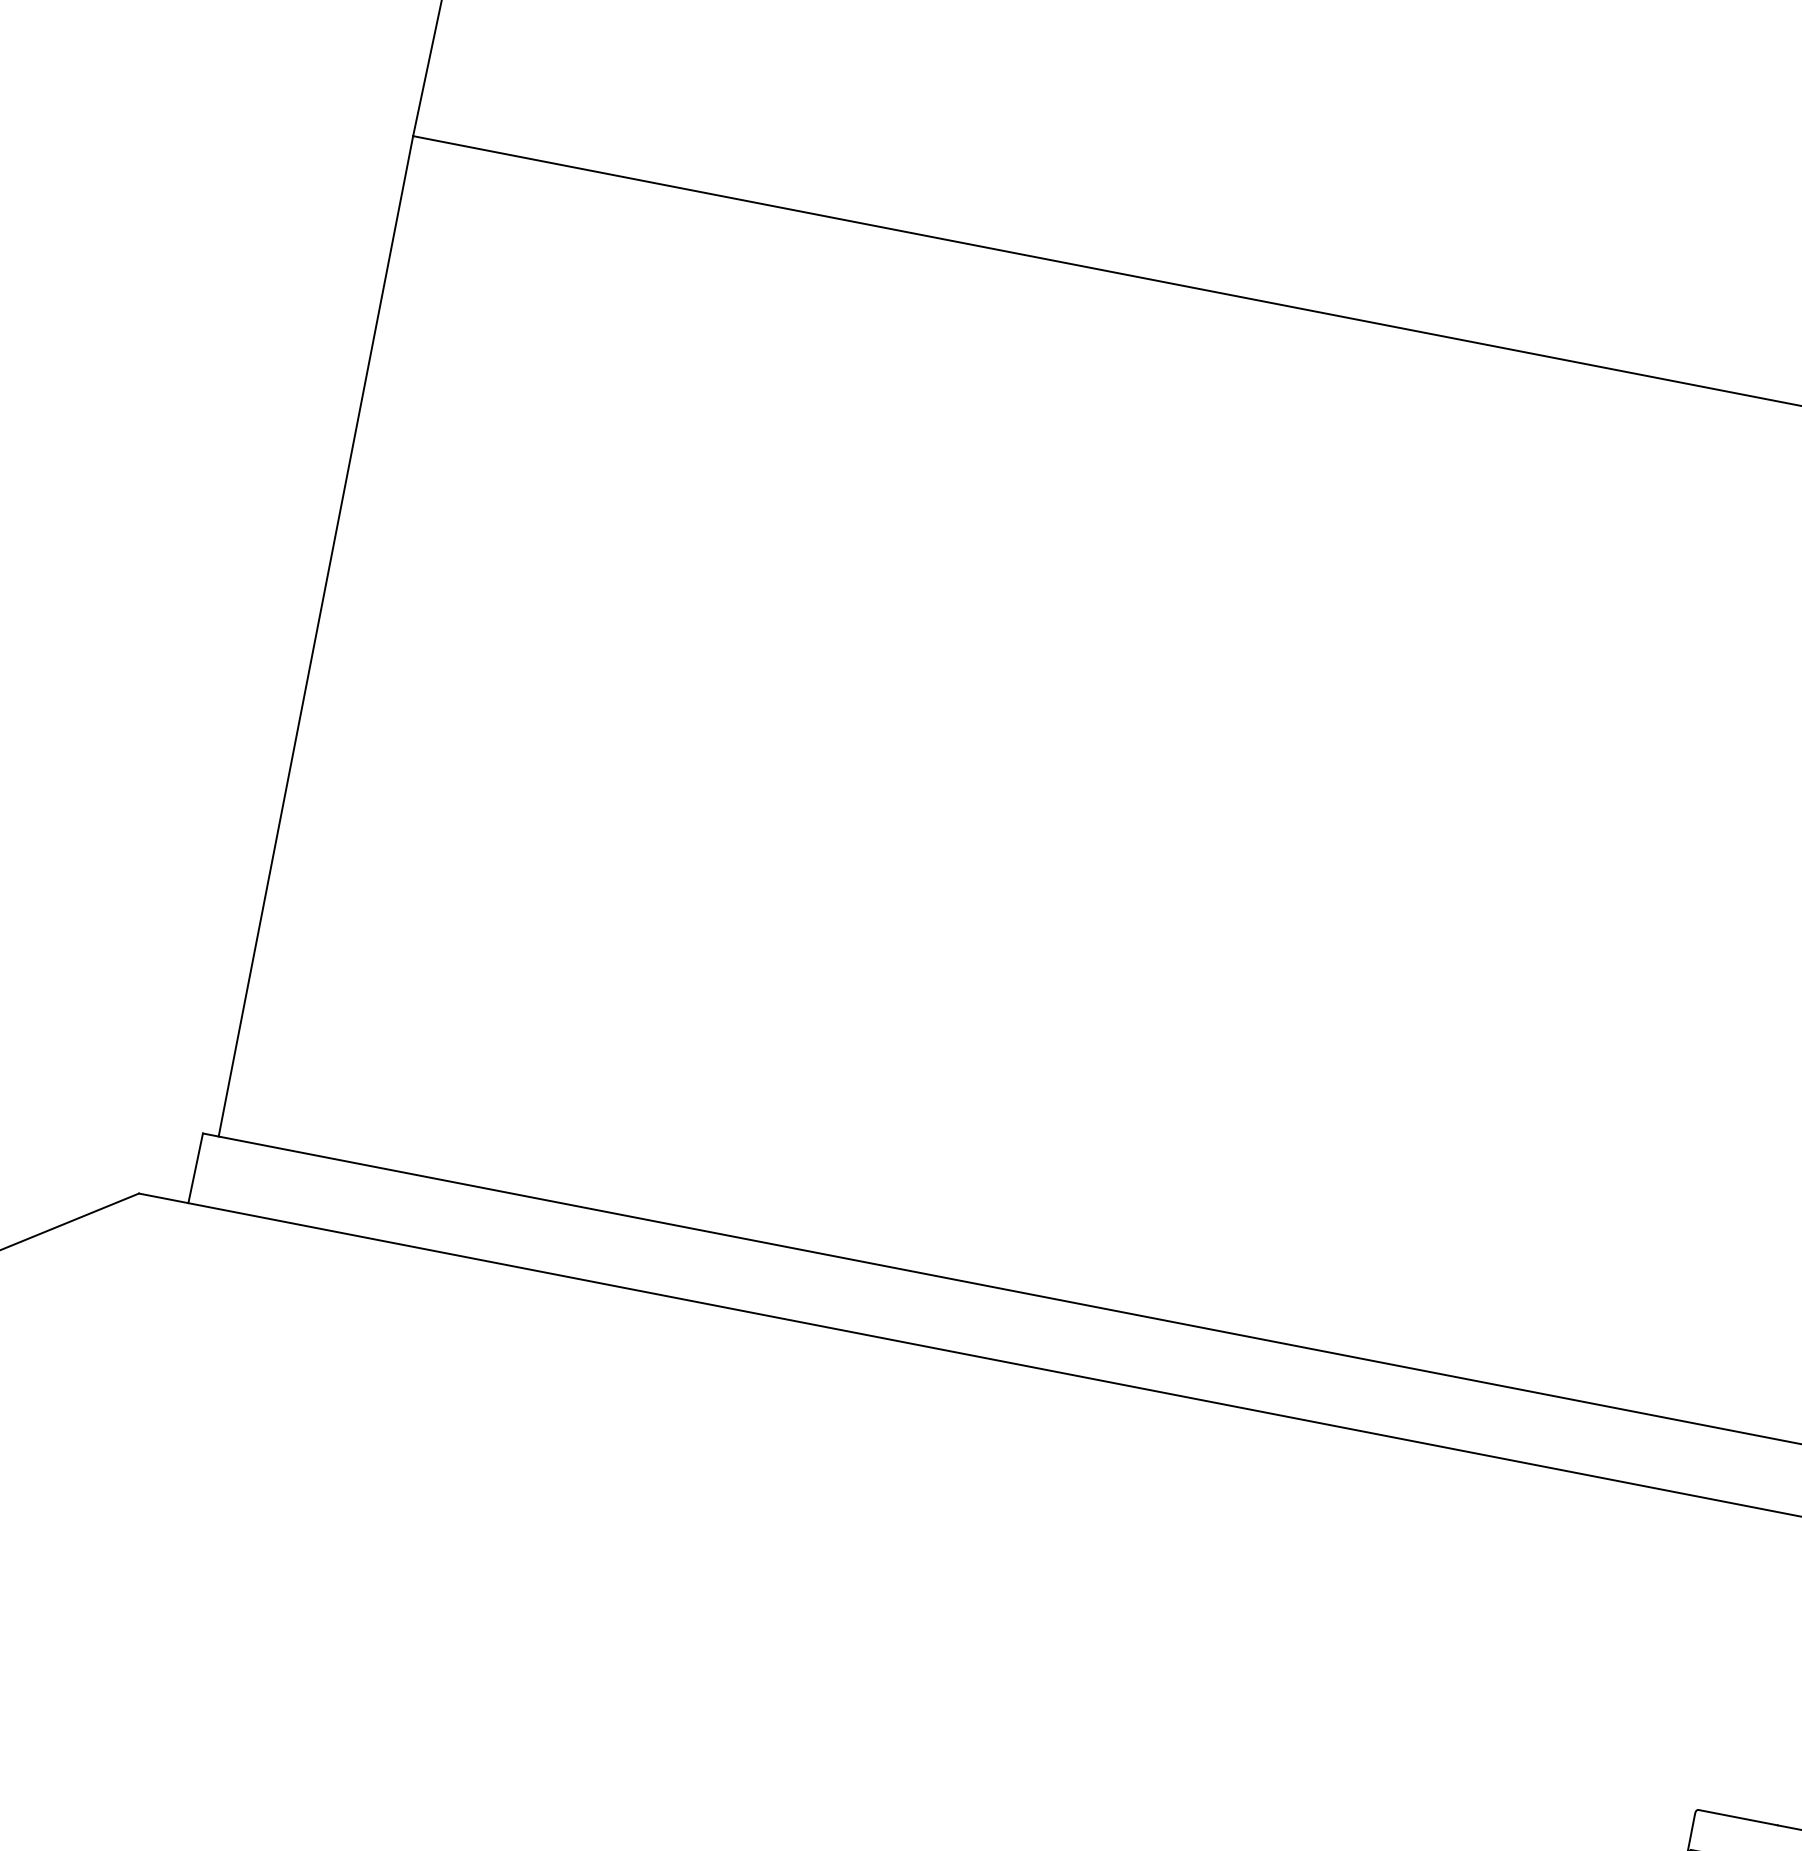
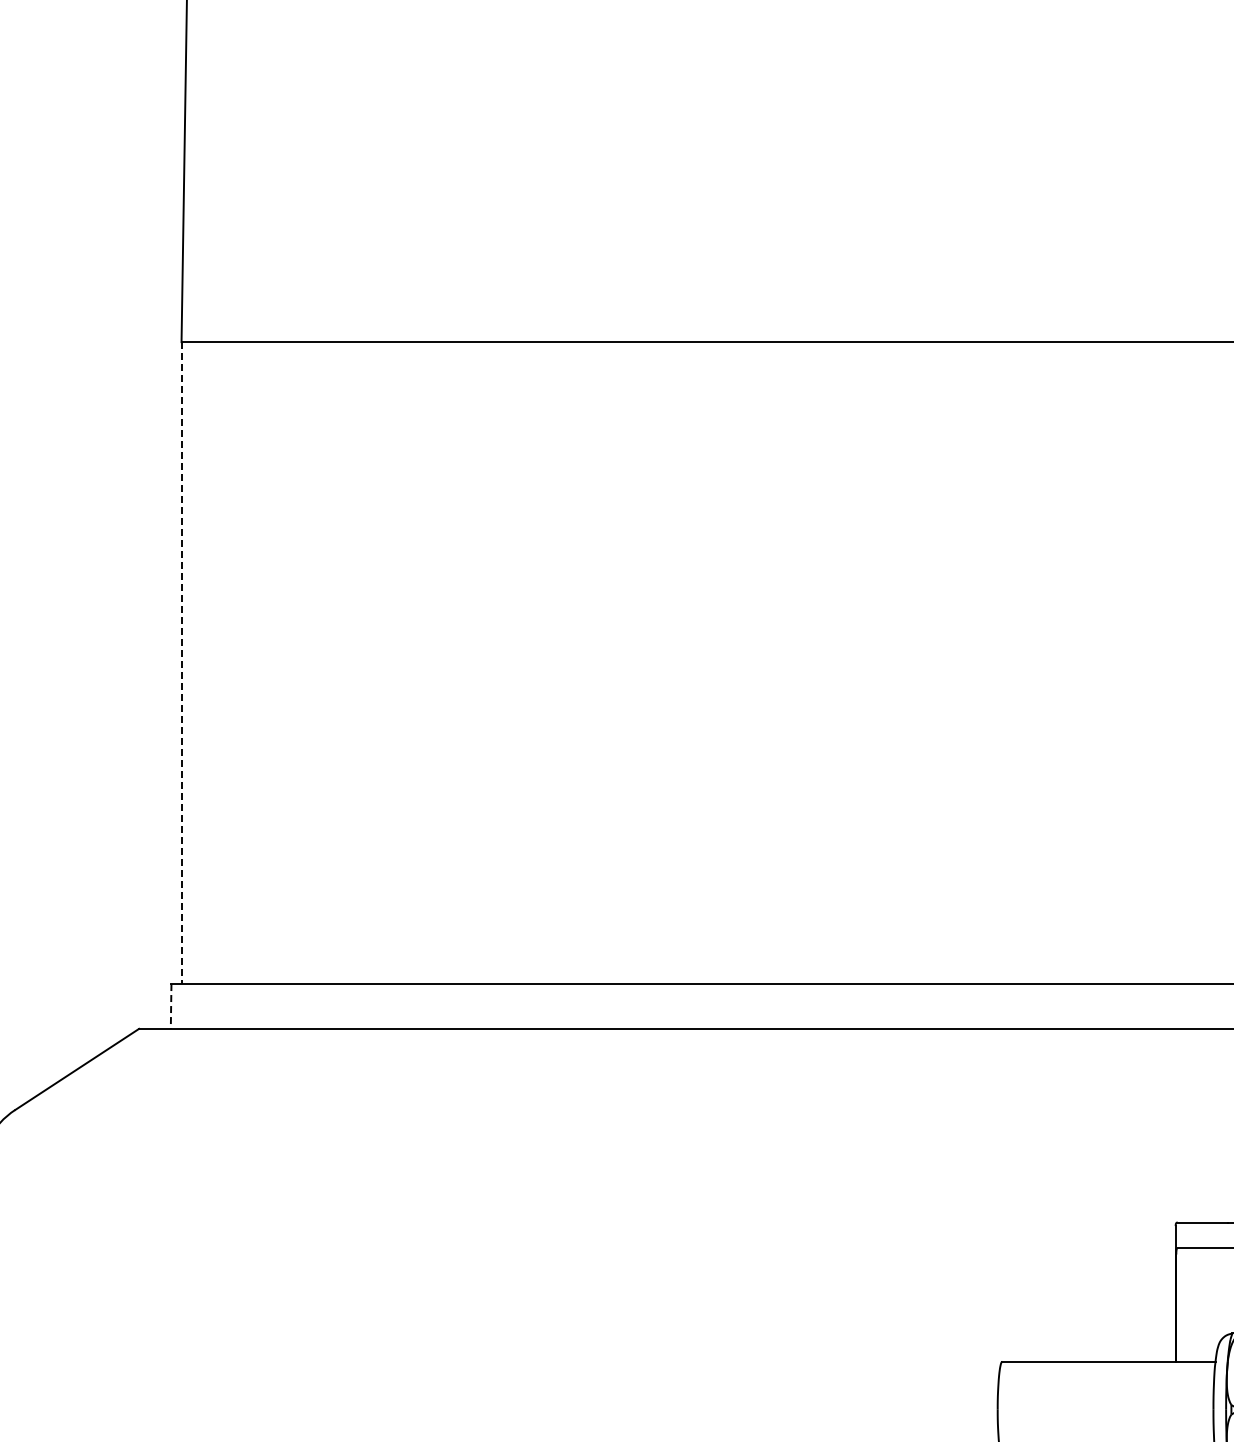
line: (315, 636) -> (181, 663), solid -> dashed
line: (196, 1168) -> (171, 1006), solid -> dashed

